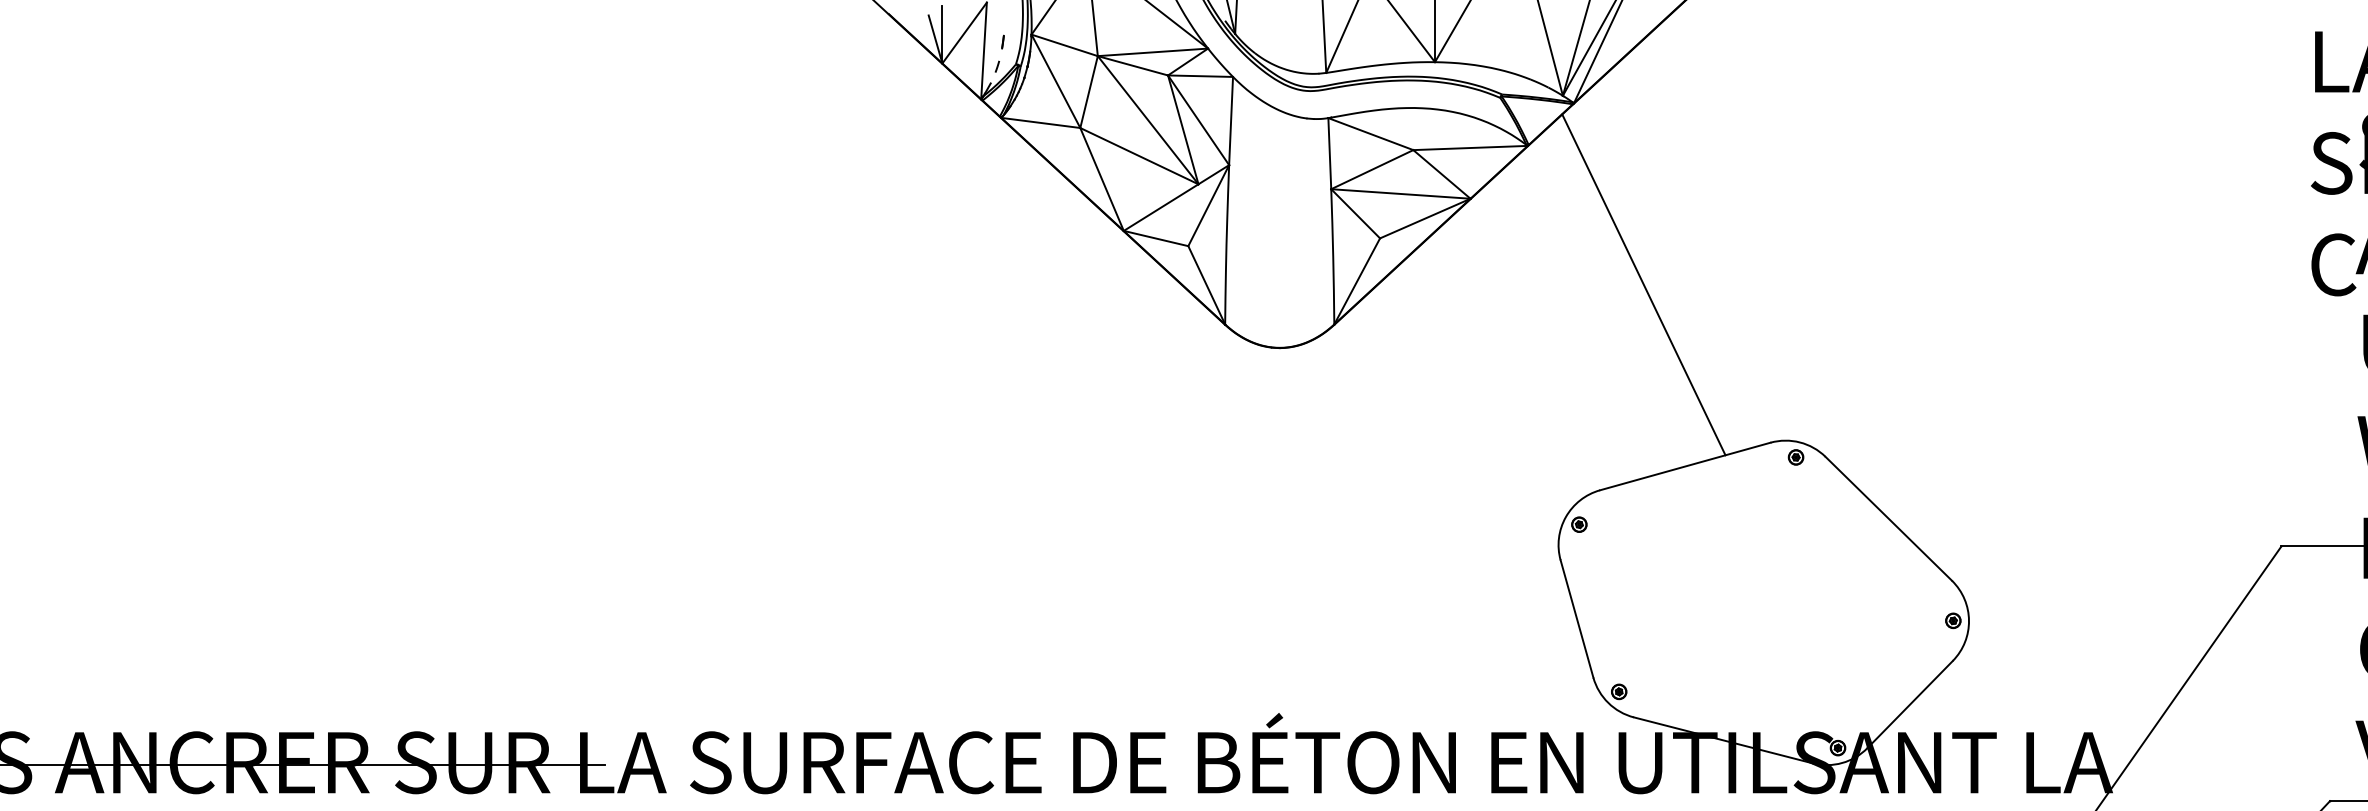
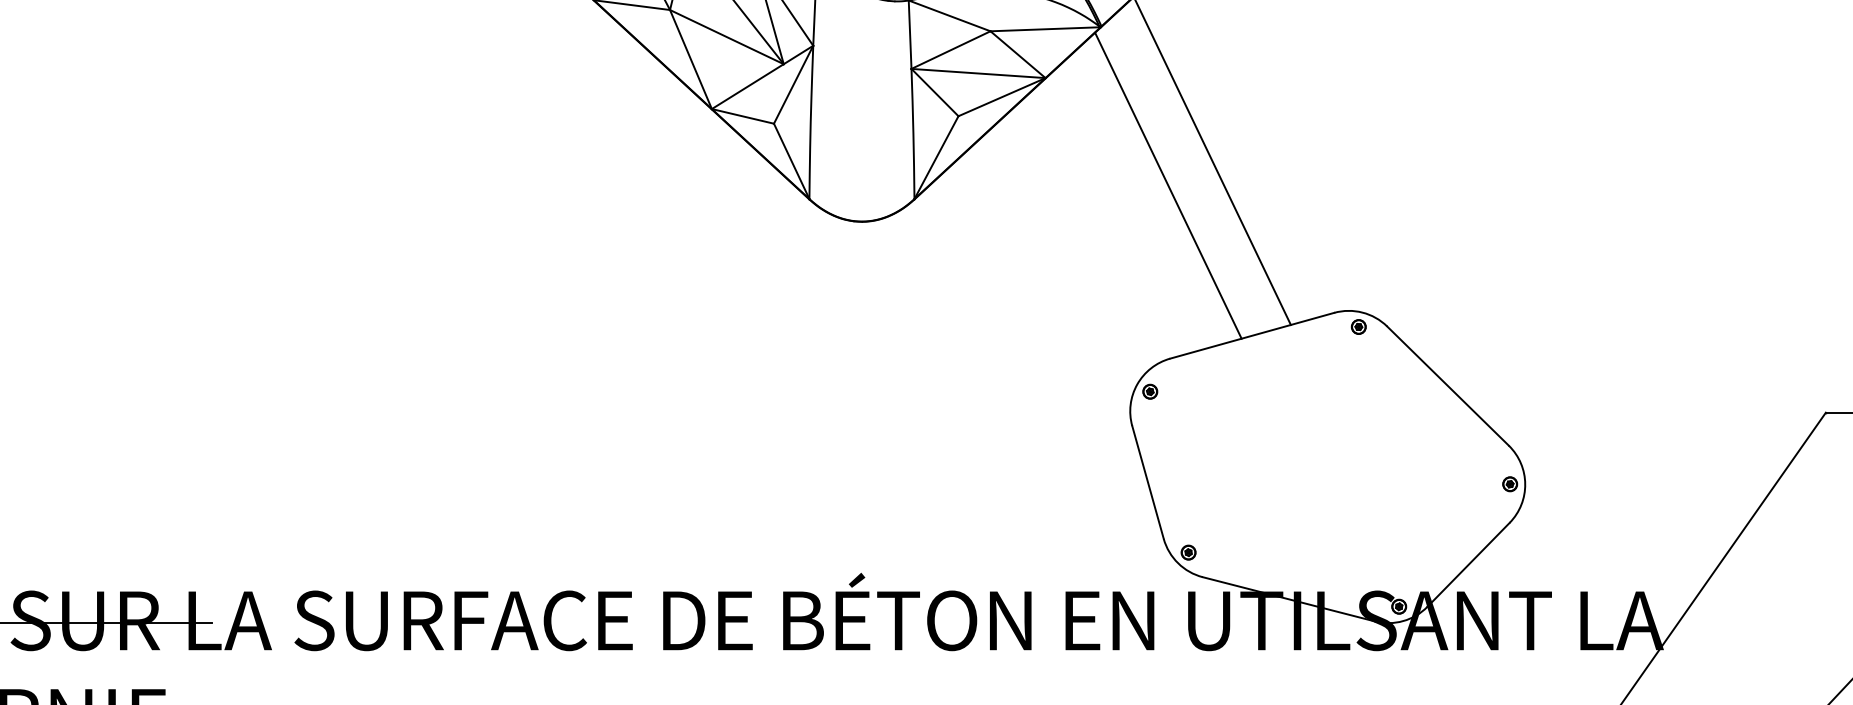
line: (1598, 310) -> (1168, 185), added

